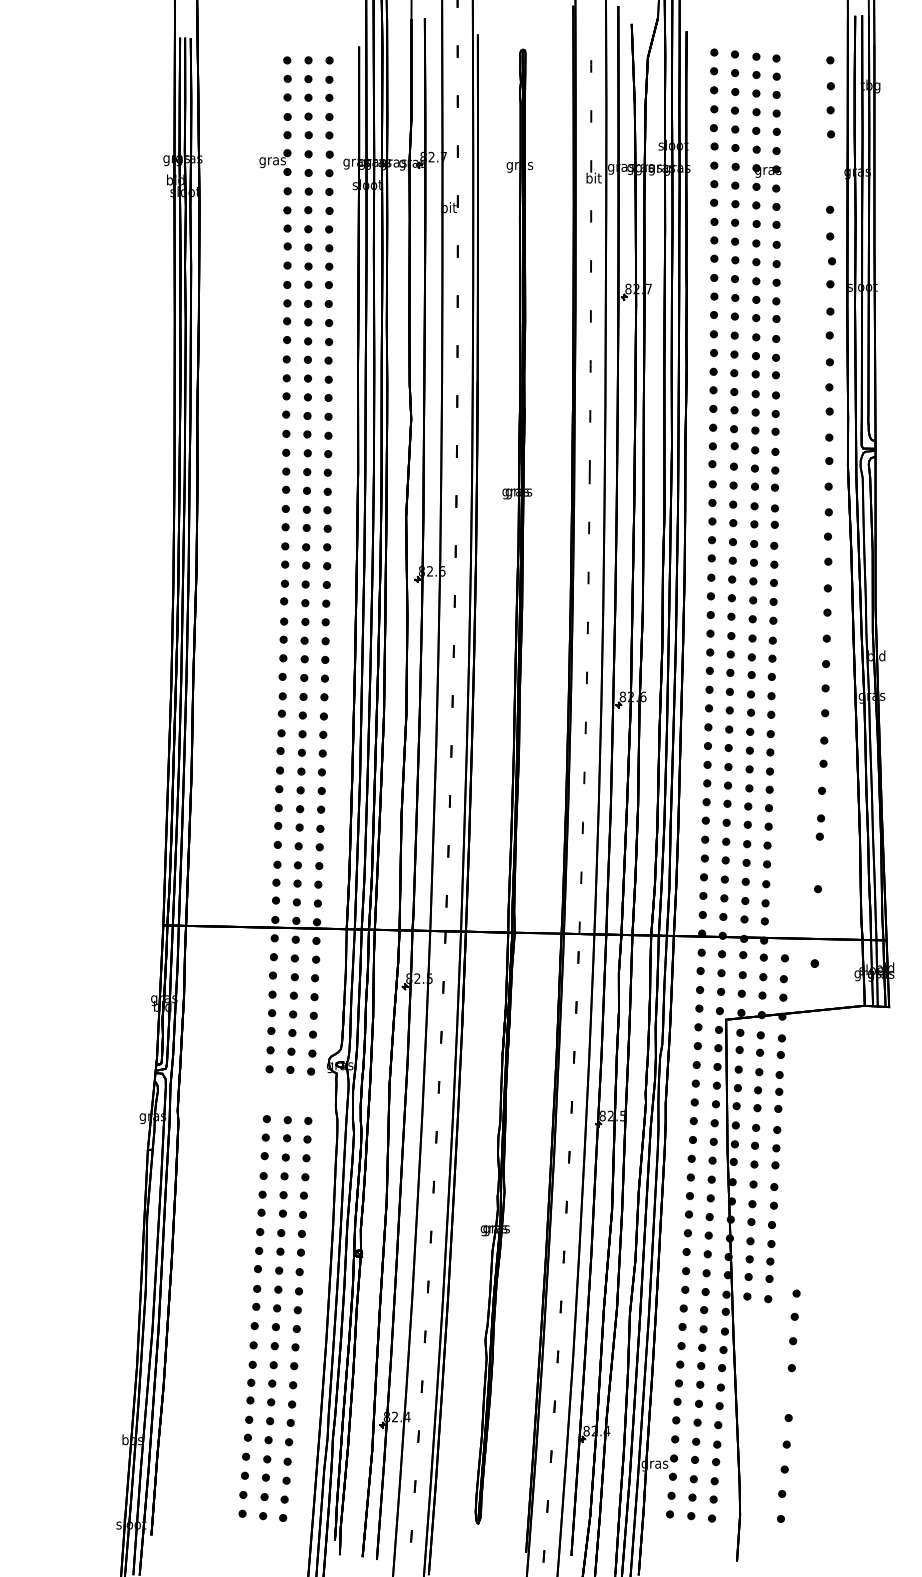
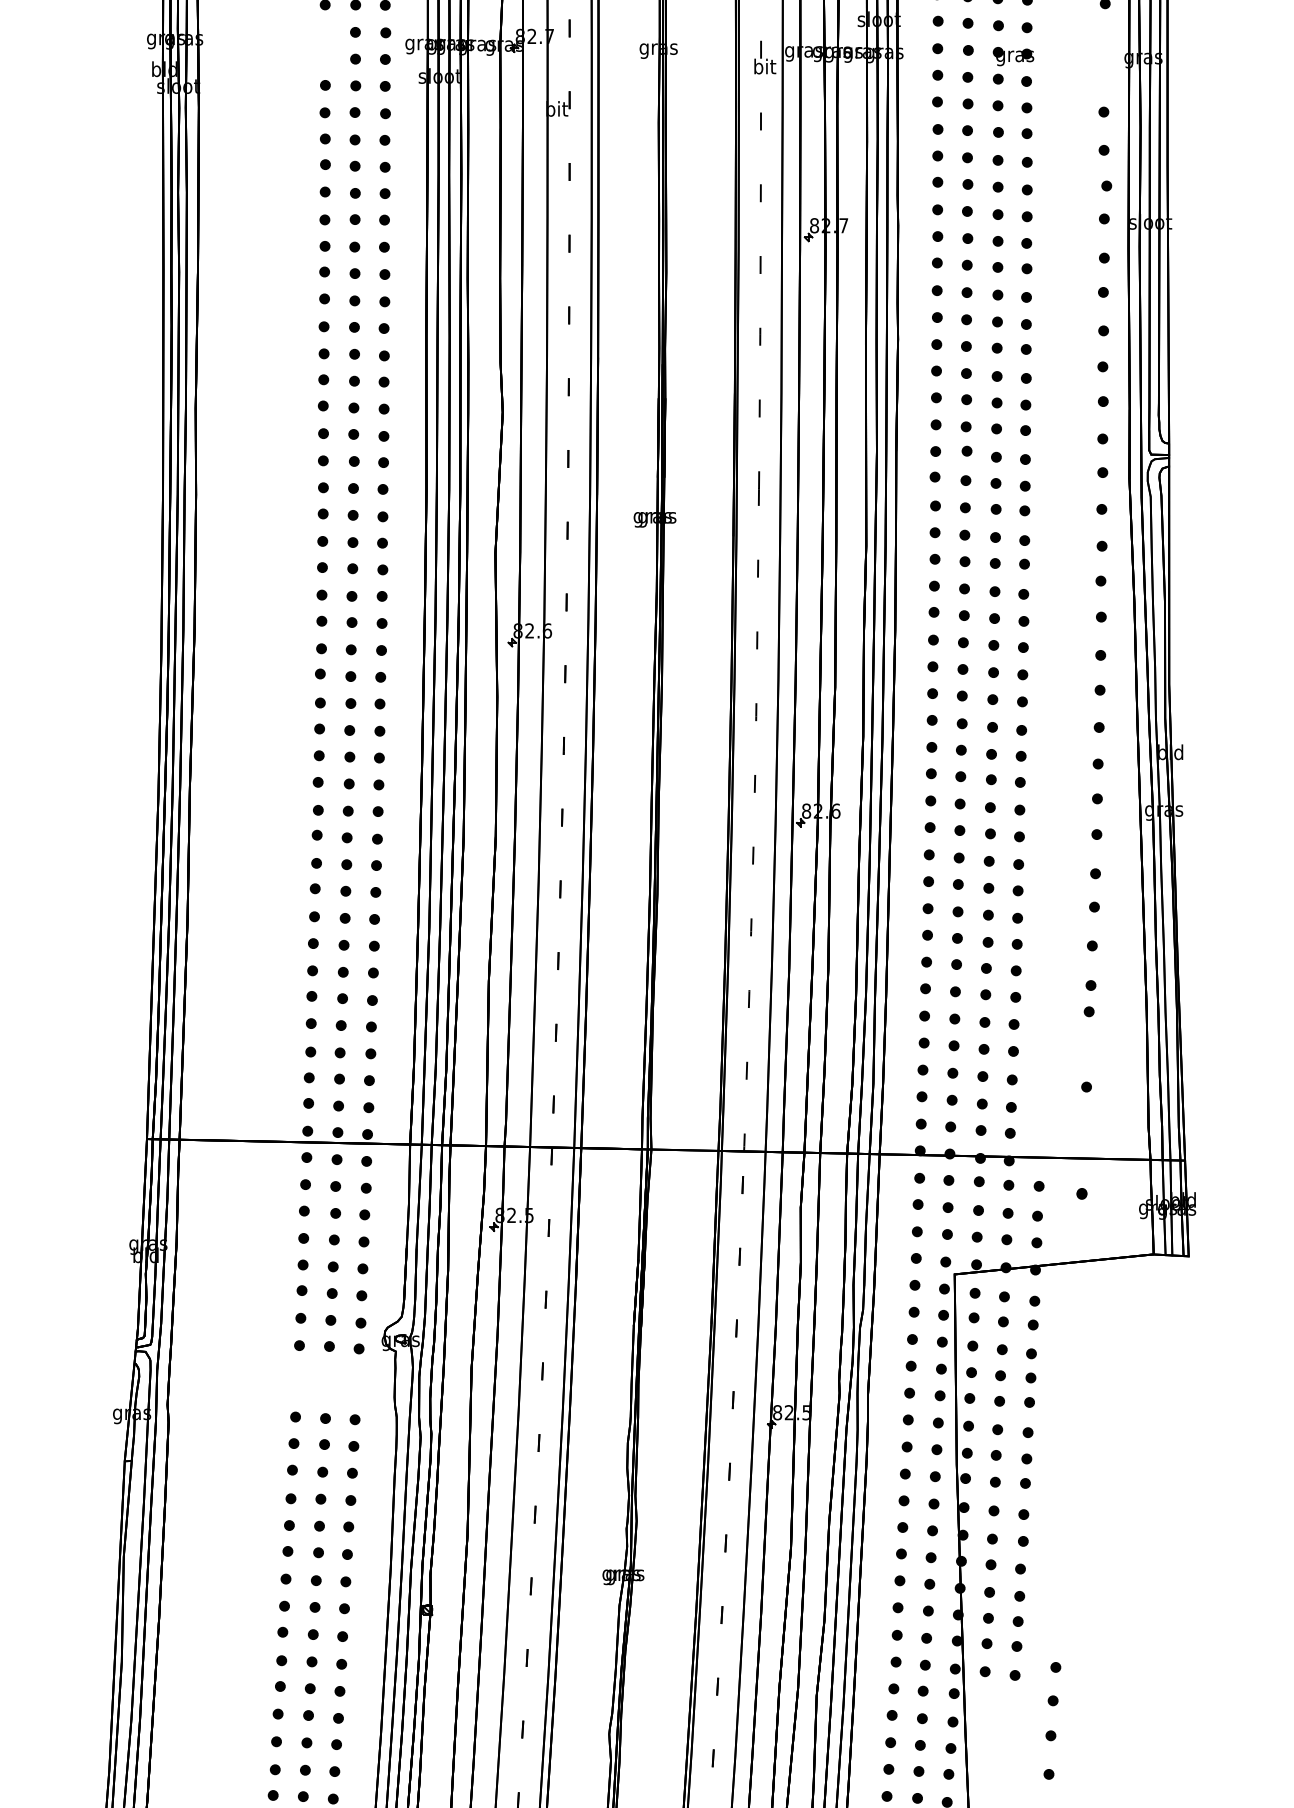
part: (275, 162) -> (307, 44), removed

